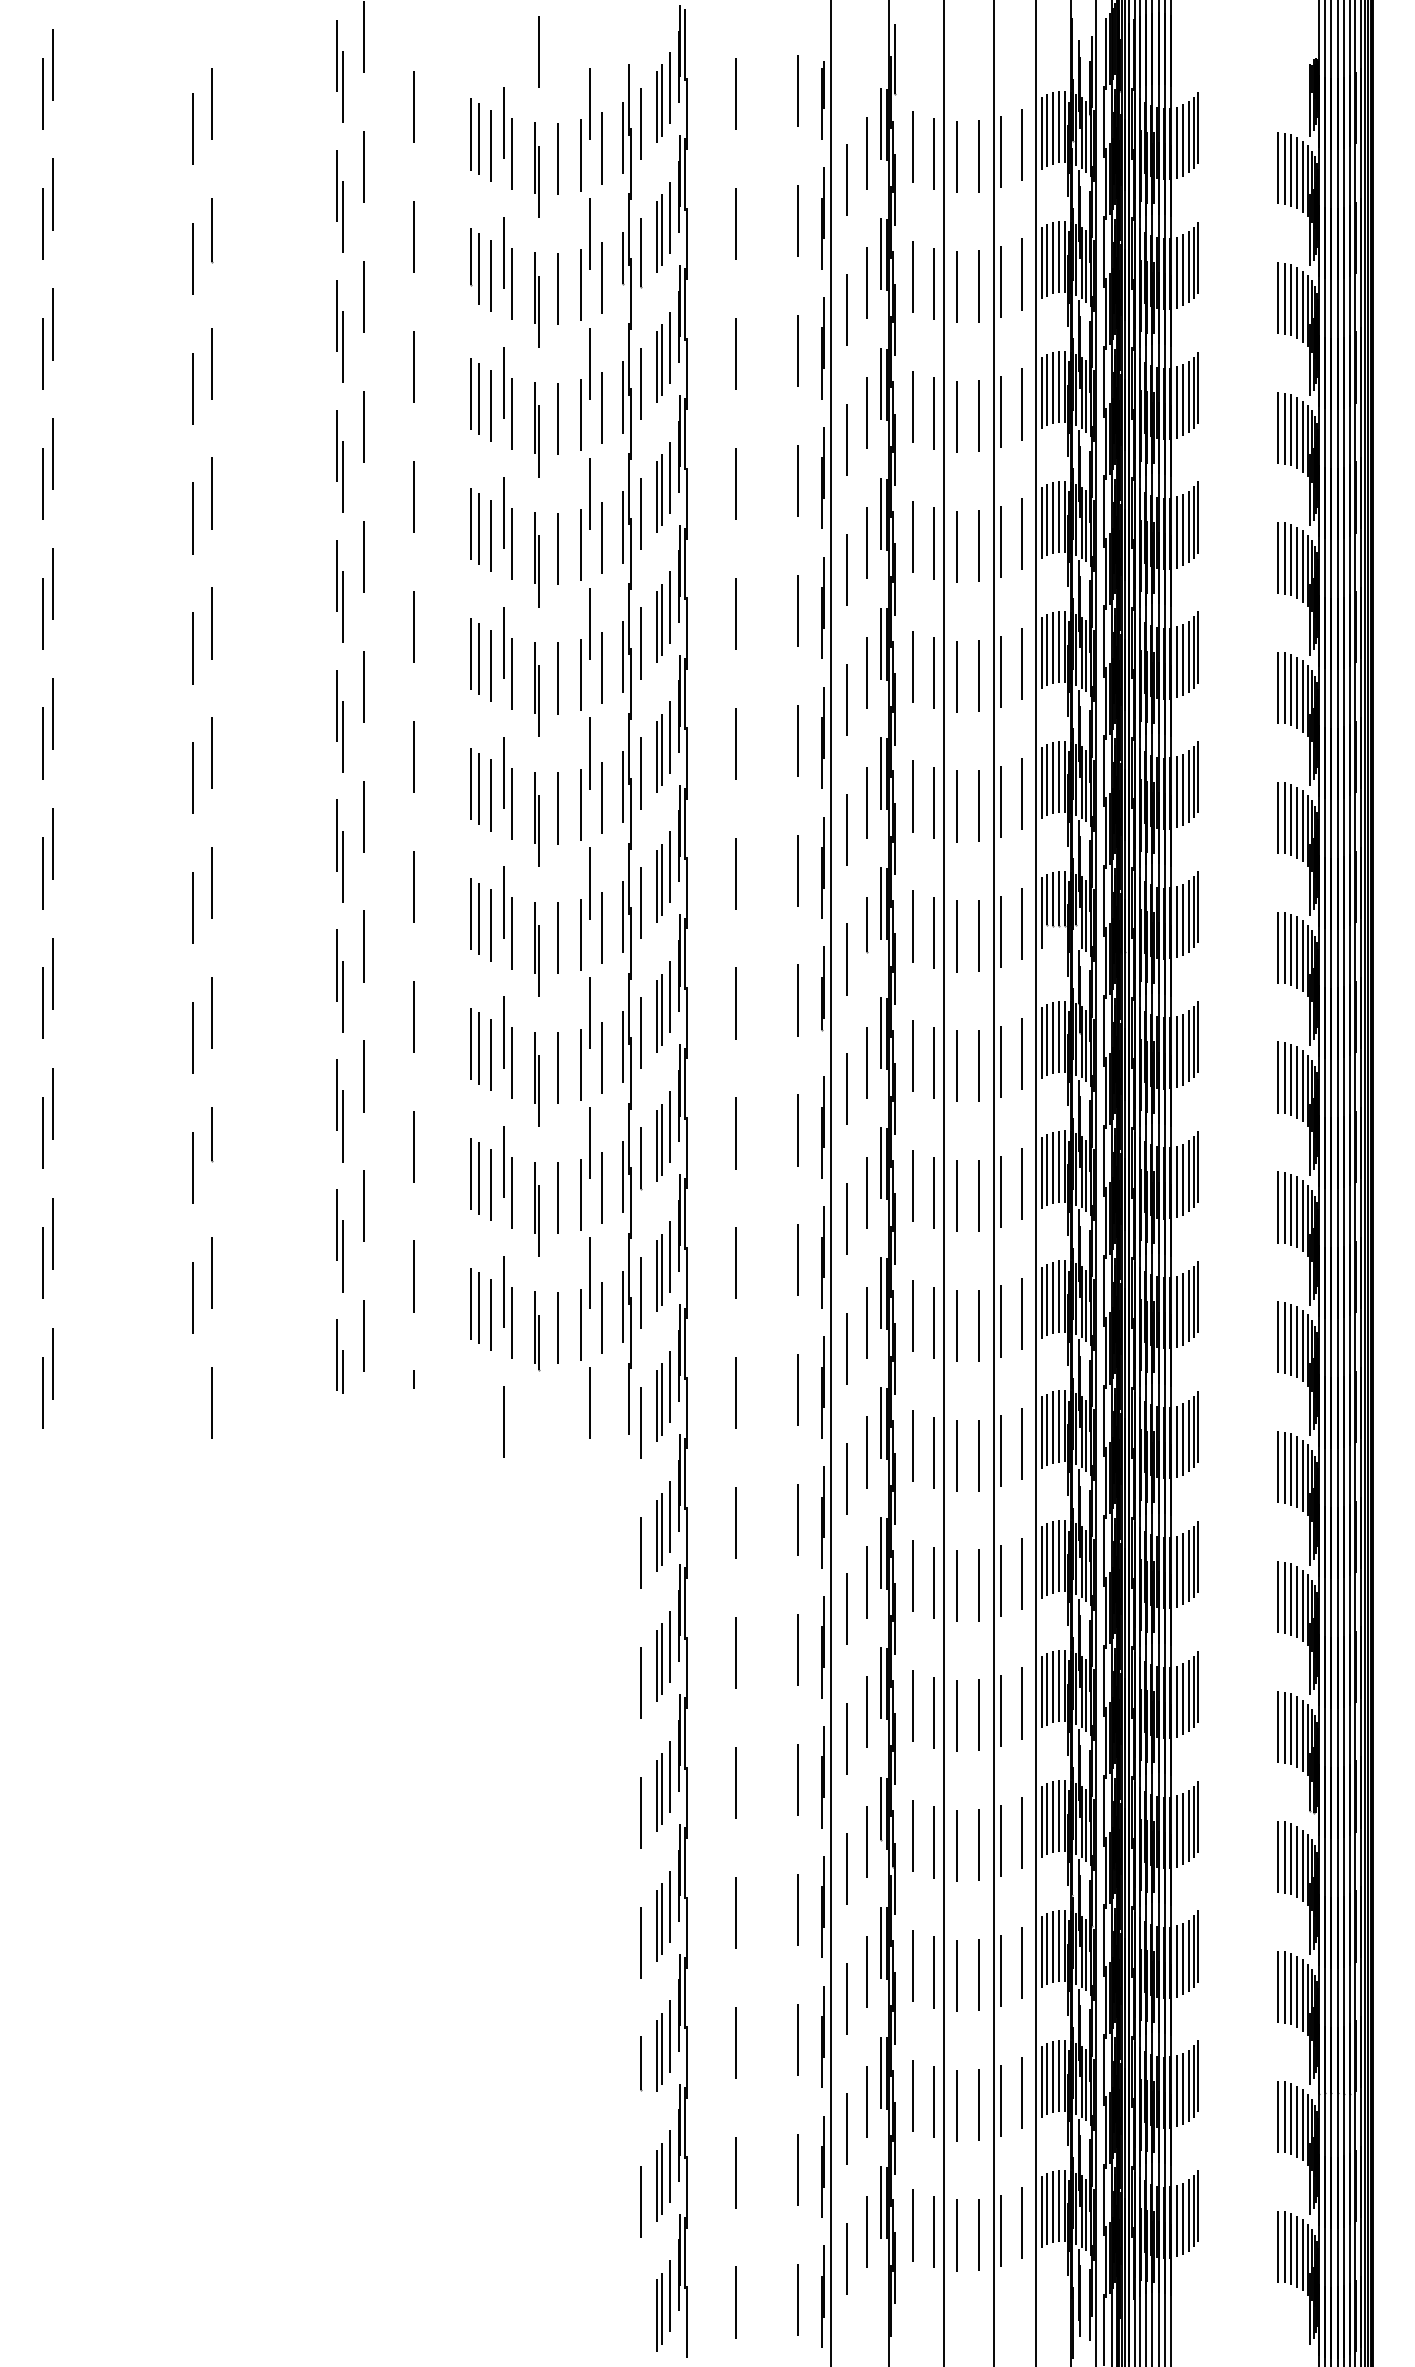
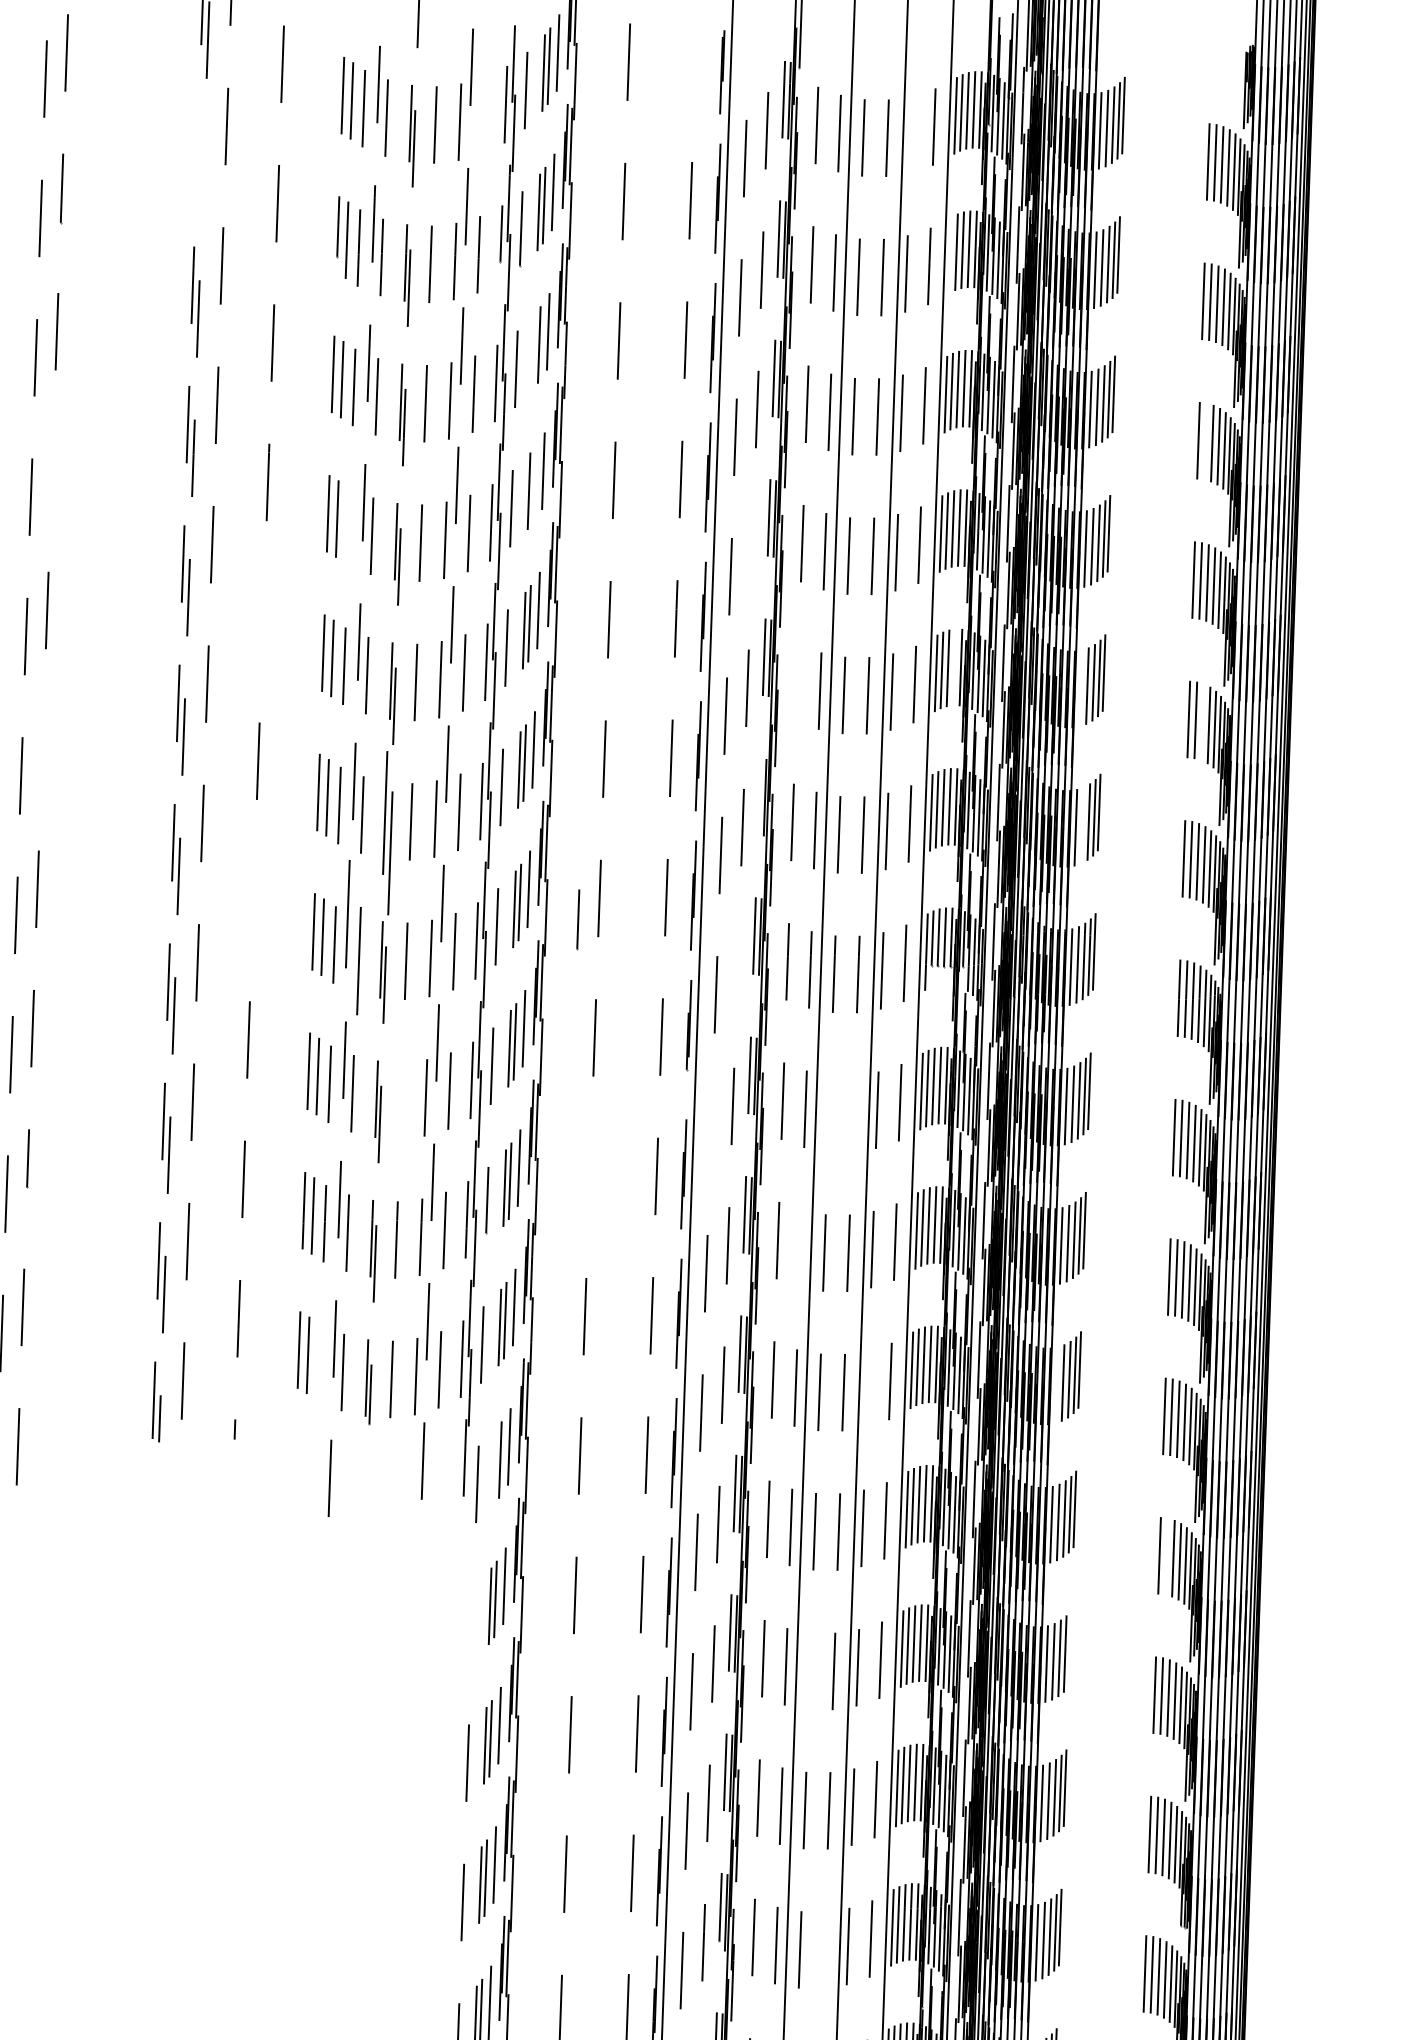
line: (797, 91) -> (695, 61), removed
line: (602, 148) -> (483, 115), removed
line: (1001, 152) -> (911, 134), removed
part: (339, 201) -> (199, 162), removed
line: (1041, 263) -> (950, 255), removed
line: (656, 366) -> (533, 351), removed
line: (1284, 428) -> (1205, 441), removed
line: (661, 490) -> (534, 484), removed
line: (212, 493) -> (52, 471), removed
line: (490, 535) -> (349, 526), removed
line: (866, 542) -> (752, 548), removed
line: (413, 626) -> (263, 621), removed
line: (1058, 646) -> (954, 666), removed
line: (1176, 662) -> (1080, 688), removed
line: (912, 666) -> (797, 682), removed
line: (1291, 689) -> (1202, 721), removed
line: (212, 753) -> (42, 750), removed
line: (881, 773) -> (759, 796), removed
line: (1182, 789) -> (1082, 825), removed
part: (536, 819) -> (387, 832), size x1.6
line: (413, 886) -> (253, 900), removed
part: (507, 917) -> (353, 937), size x1.4
line: (867, 925) -> (579, 920), moved
line: (956, 1065) -> (829, 1112), removed
line: (978, 1065) -> (852, 1113), removed
line: (557, 1067) -> (401, 1099), removed
line: (847, 1089) -> (711, 1134), removed
line: (735, 1133) -> (589, 1177), removed
line: (934, 1192) -> (800, 1248), removed
line: (1176, 1311) -> (1056, 1384), removed
line: (490, 1315) -> (319, 1363), removed
line: (1001, 1321) -> (867, 1389), removed
line: (656, 1406) -> (494, 1467), removed
line: (1284, 1467) -> (1166, 1556), removed
line: (641, 1552) -> (473, 1623), removed
line: (1198, 1556) -> (1070, 1648), removed
line: (956, 1585) -> (809, 1670), removed
line: (979, 1845) -> (824, 1950), removed

